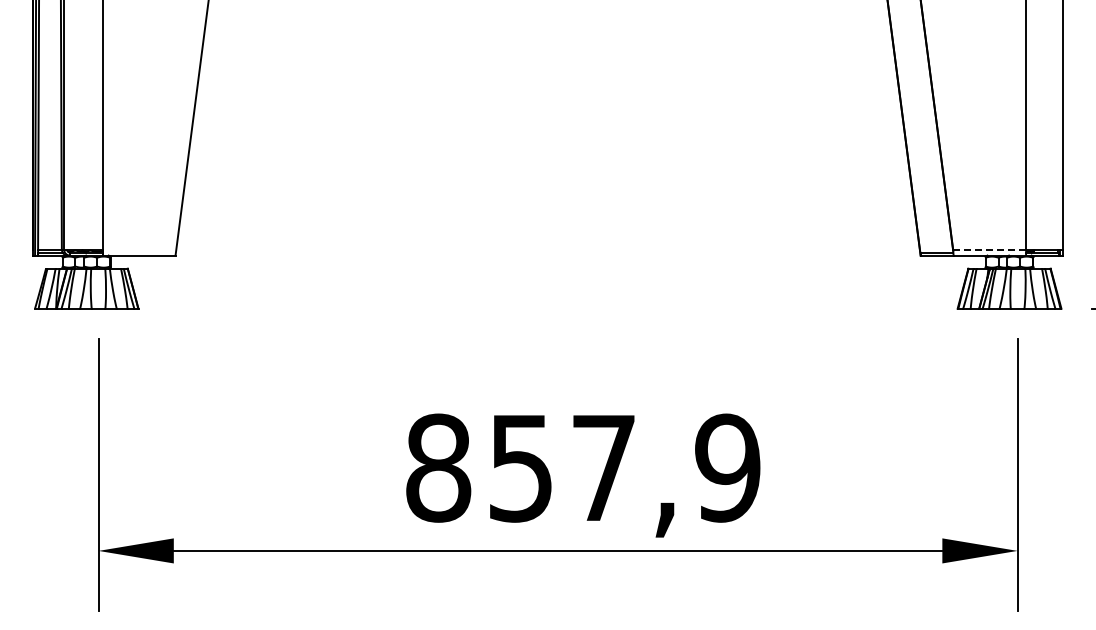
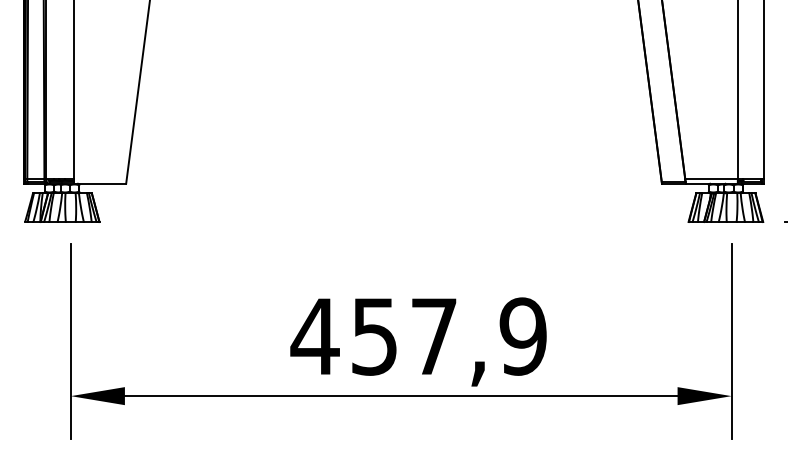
line: (990, 249) -> (712, 179), dashed -> solid
text: (437, 467) -> (314, 336), 857,9 -> 457,9

